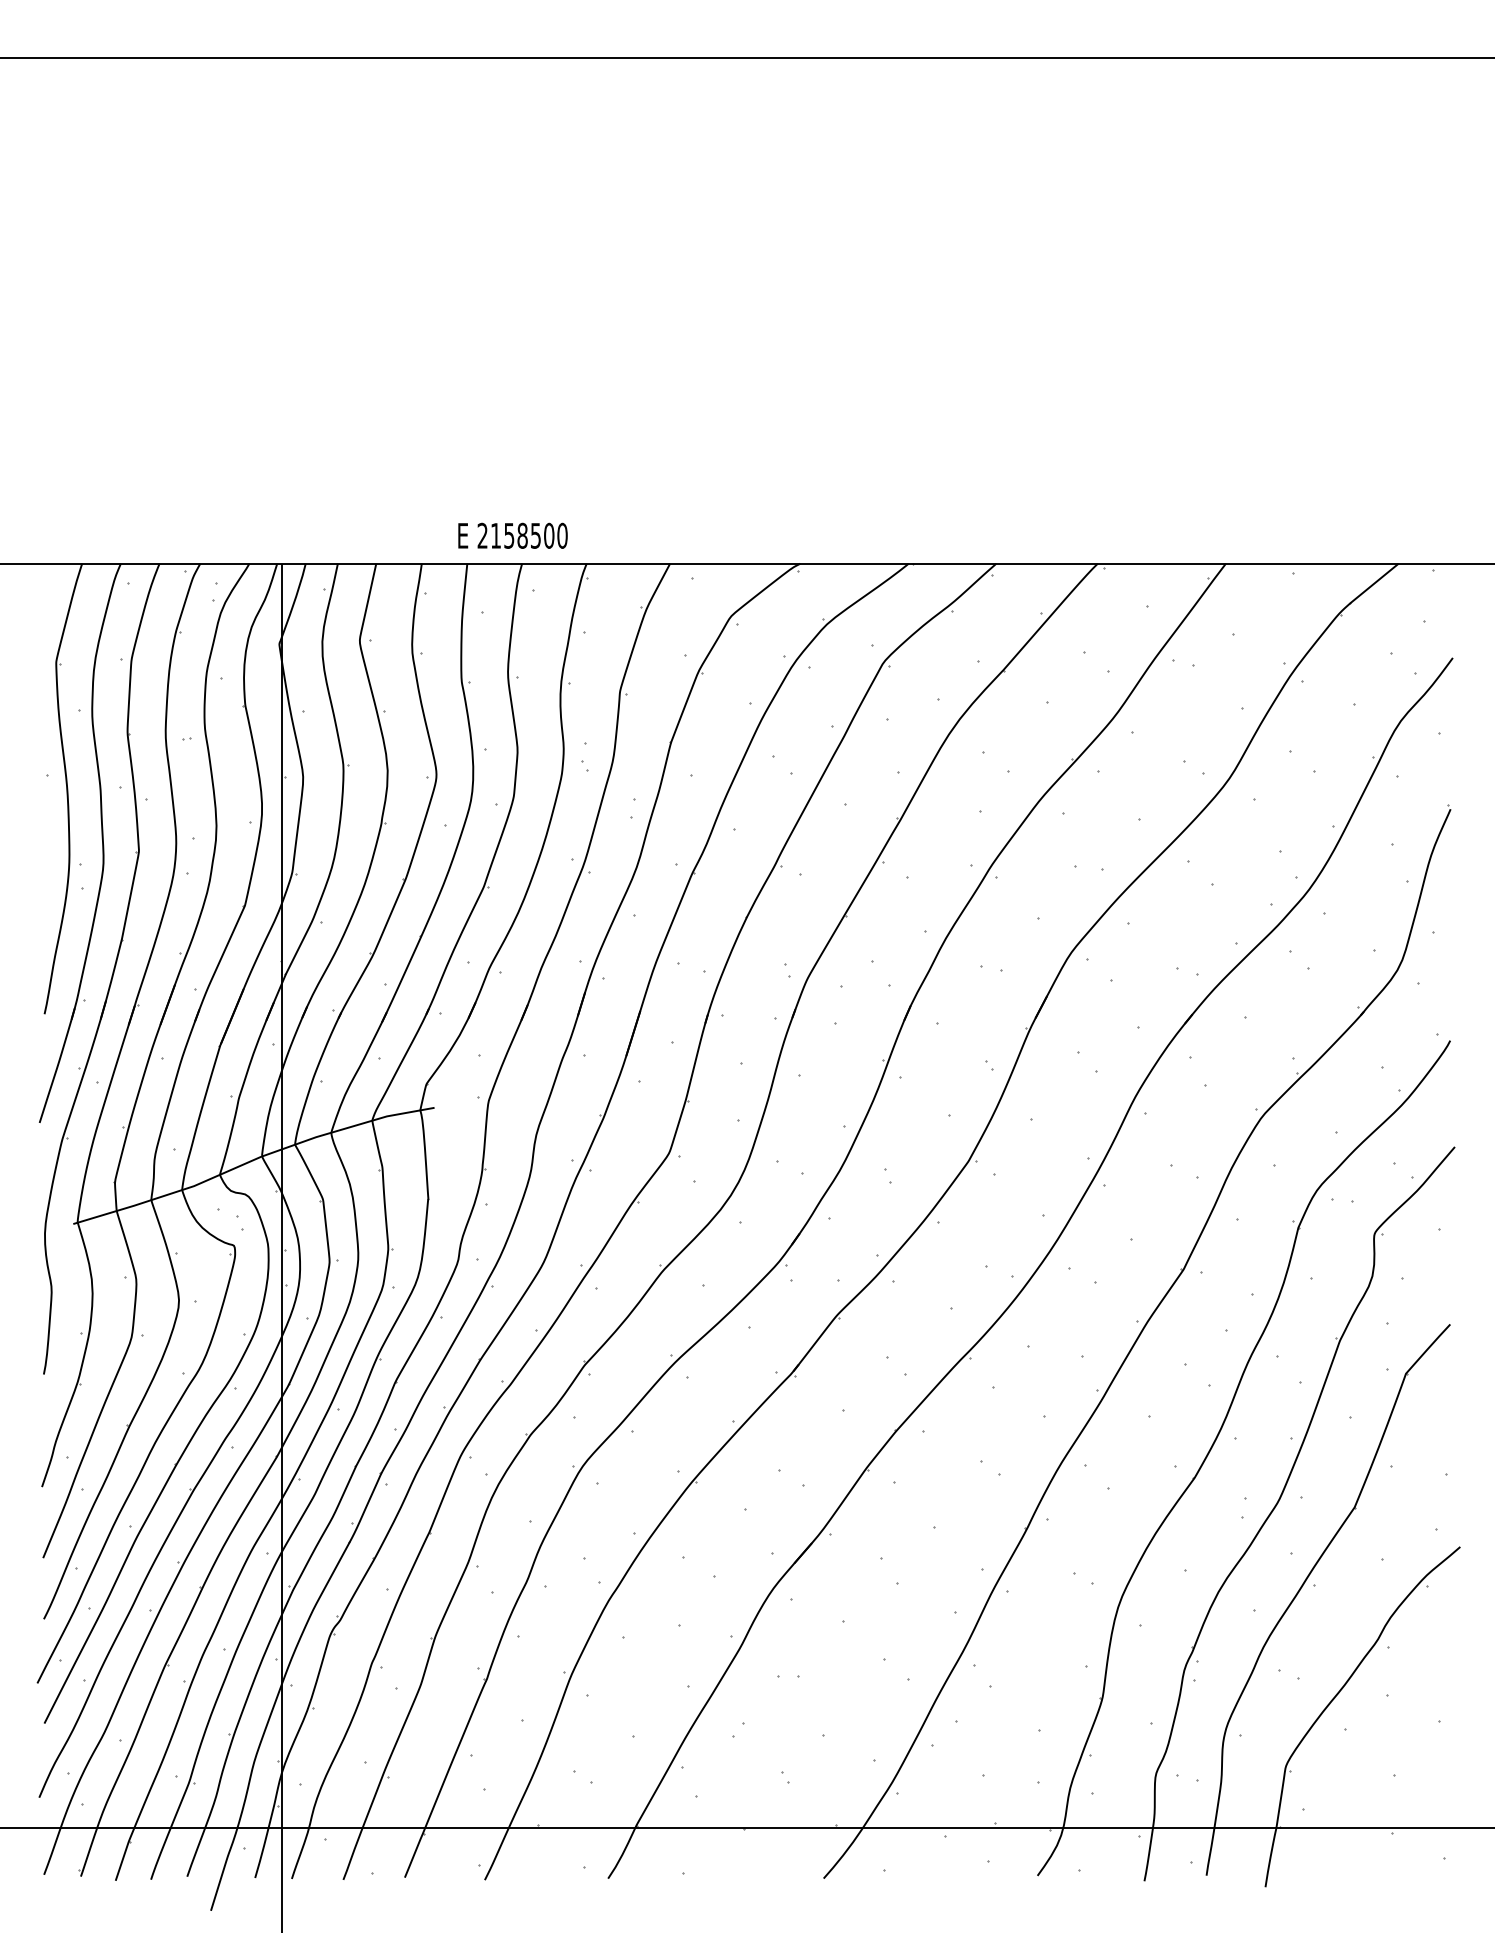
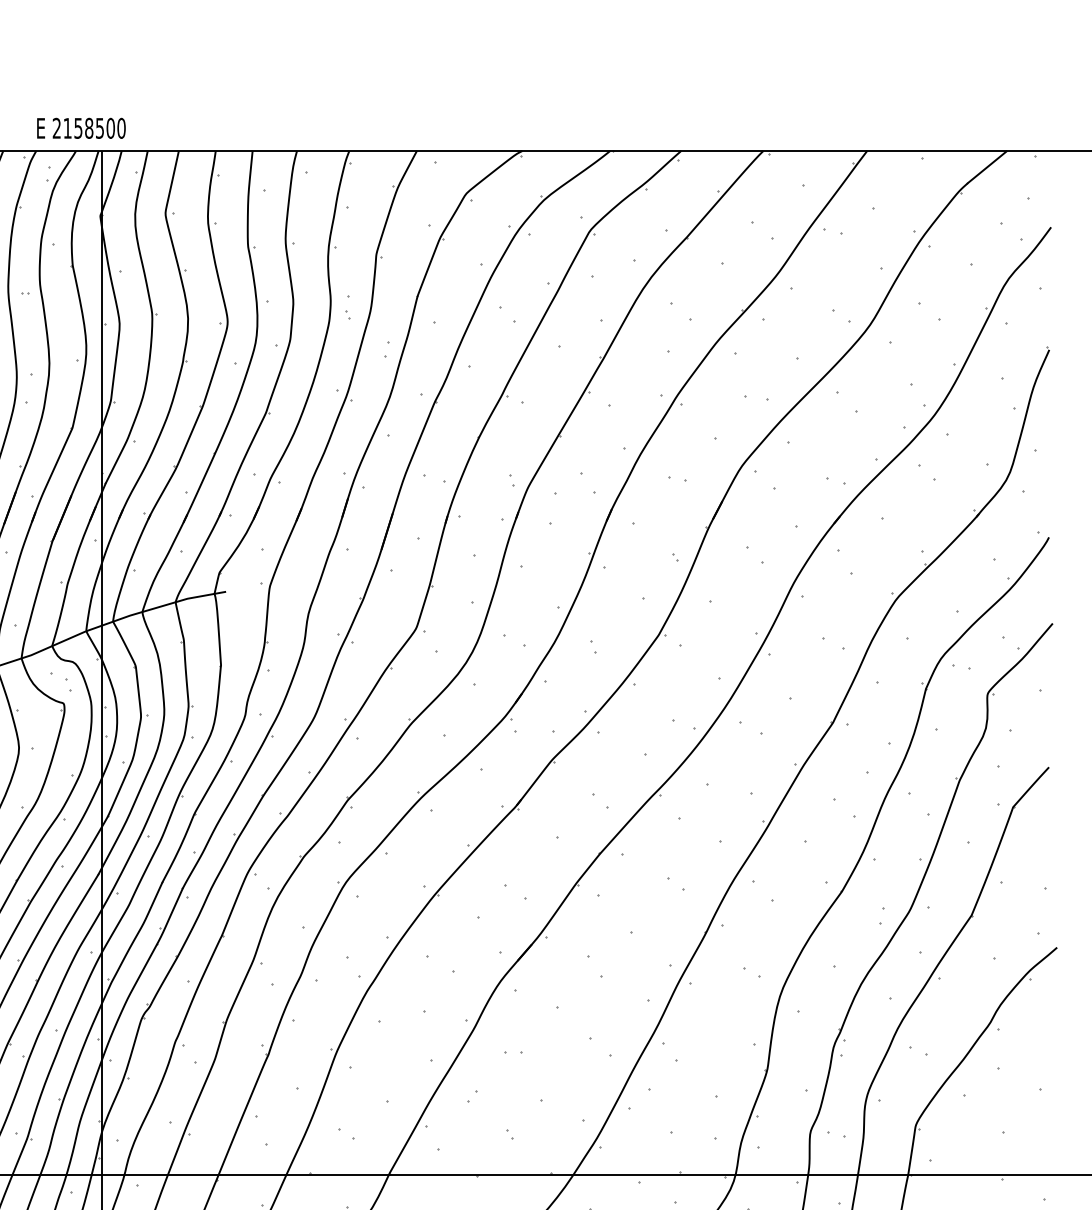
text: (512, 535) -> (81, 128), moved

